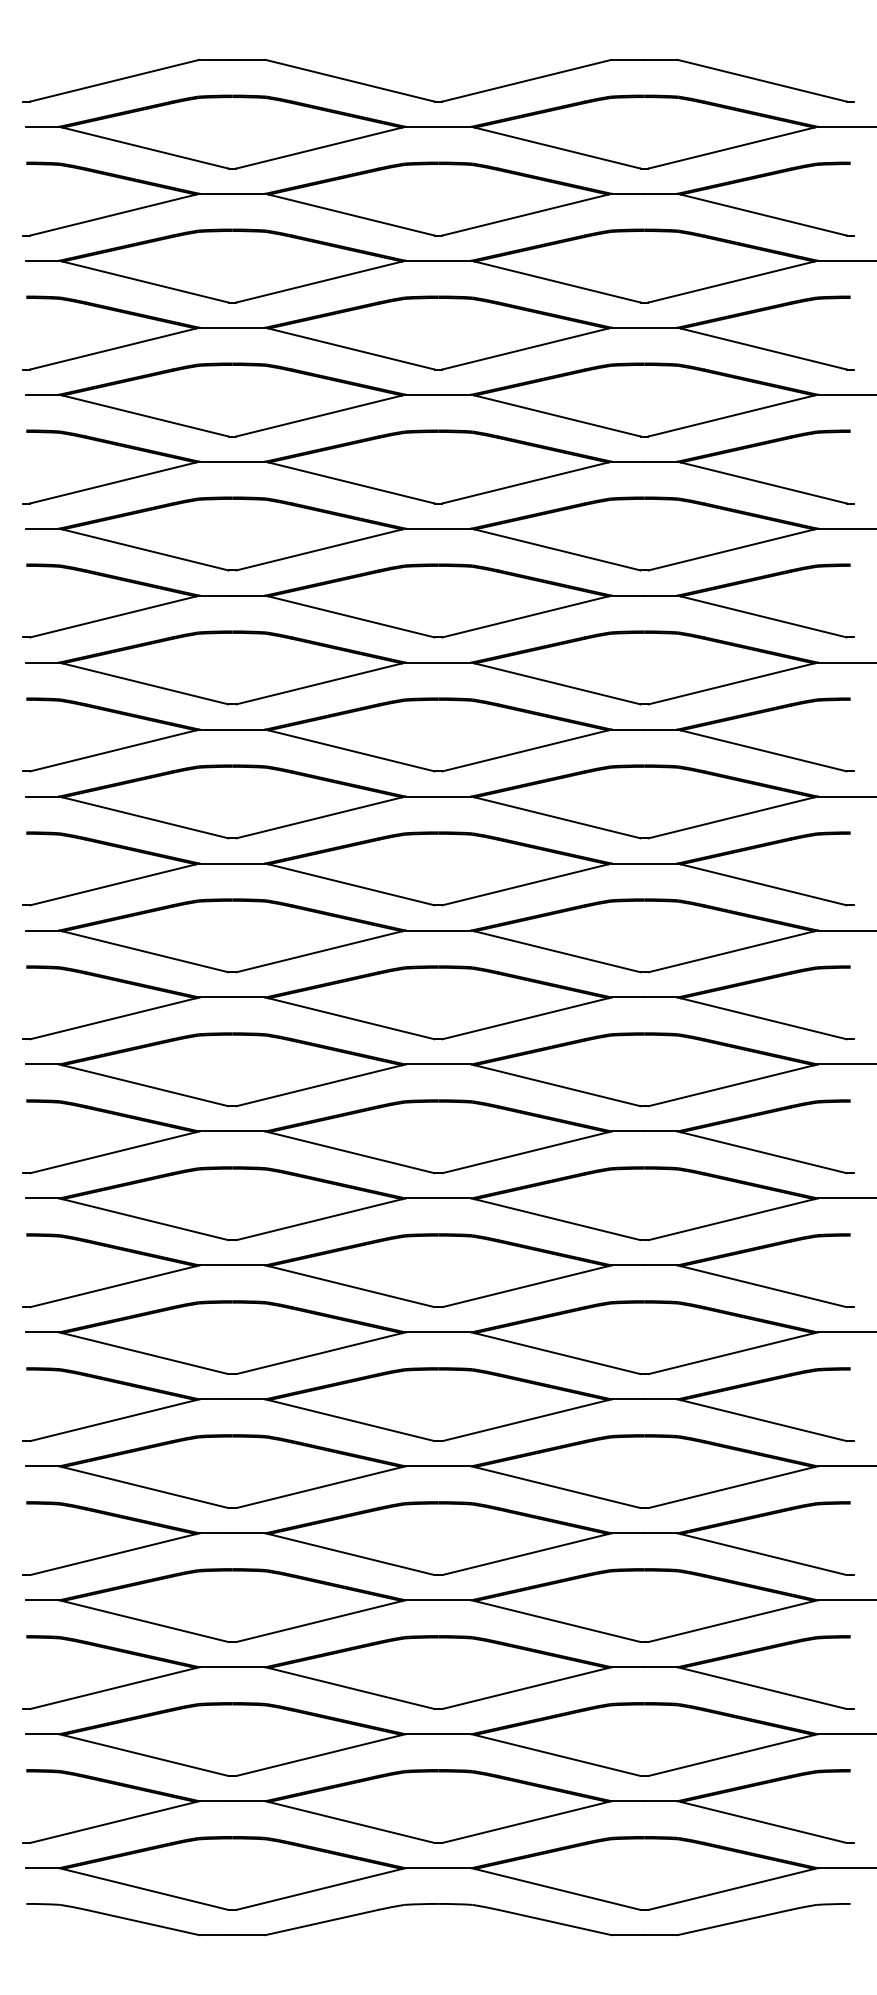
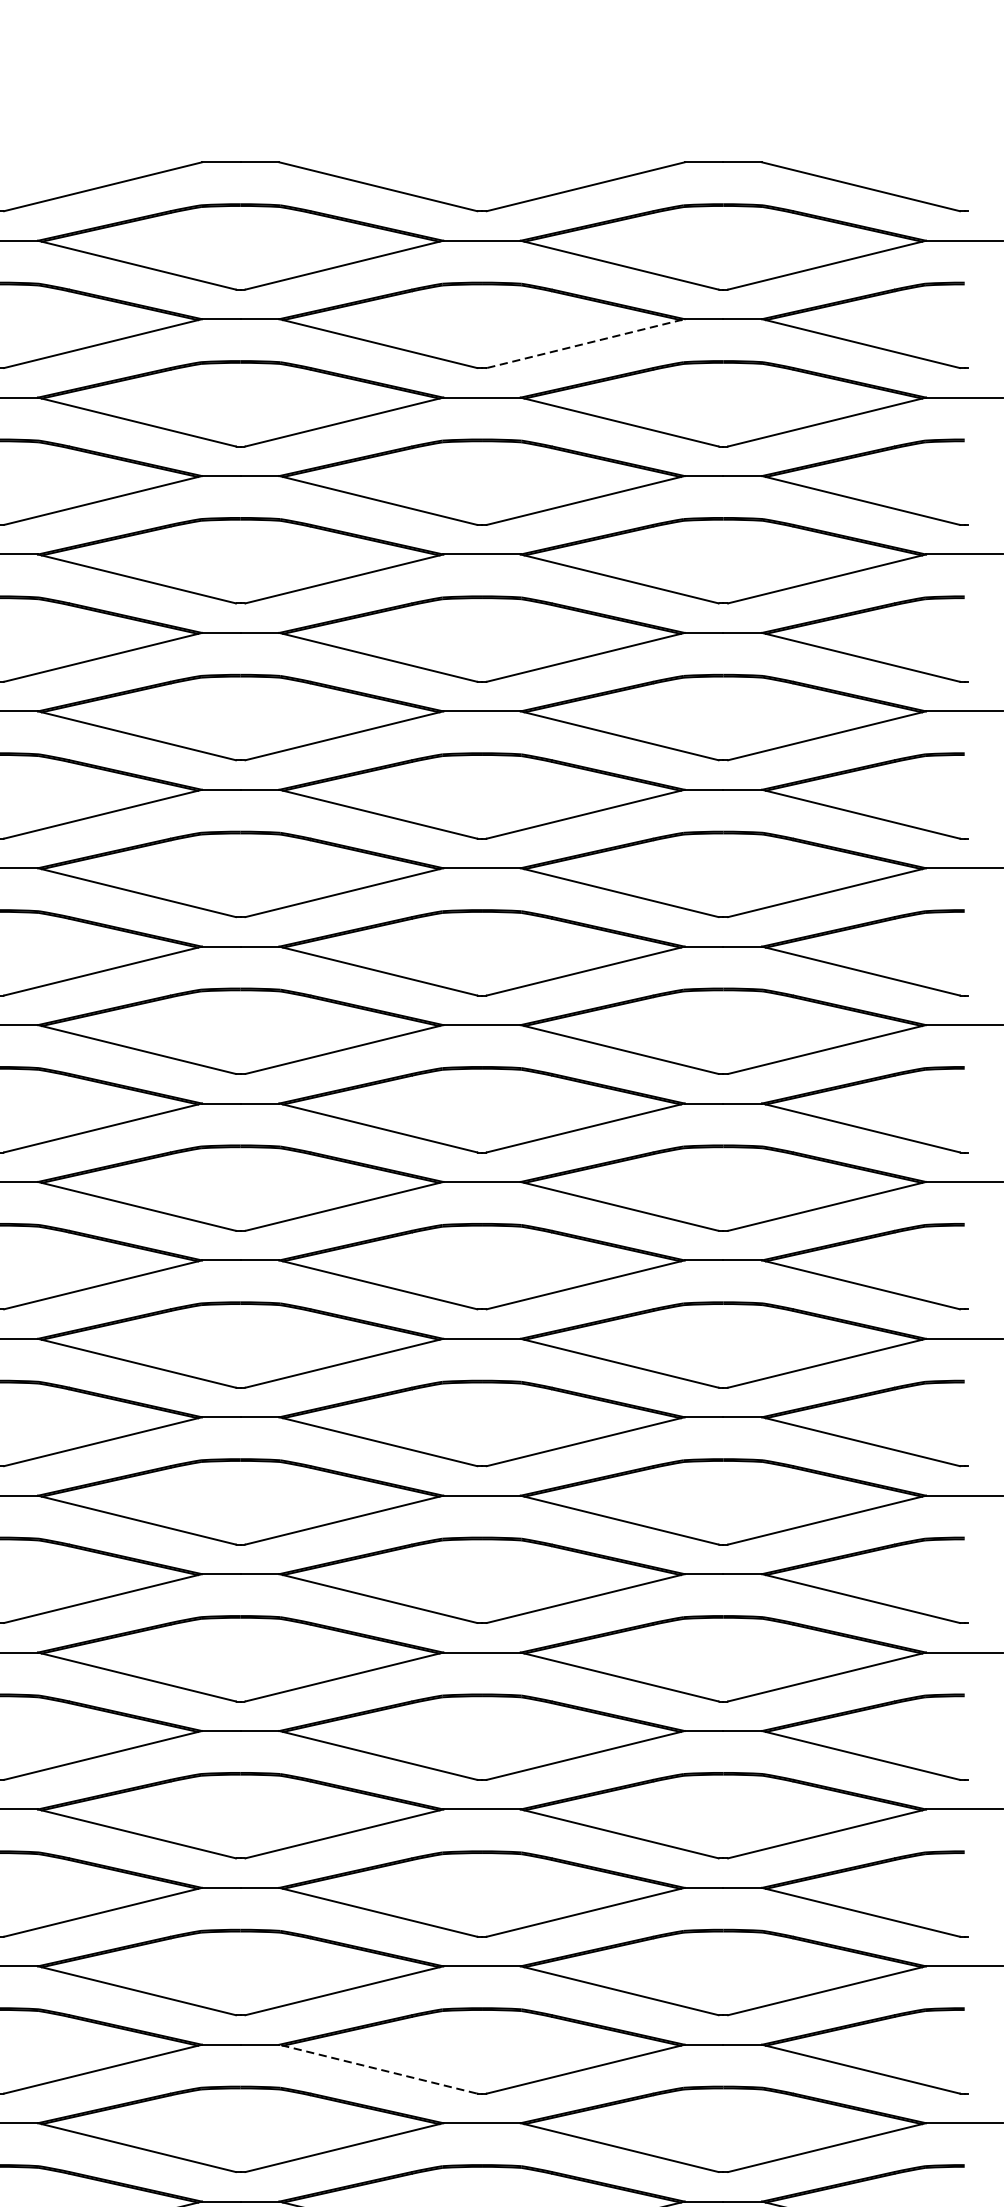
line: (527, 214) -> (586, 343), solid -> dashed
line: (349, 1688) -> (377, 2069), solid -> dashed

